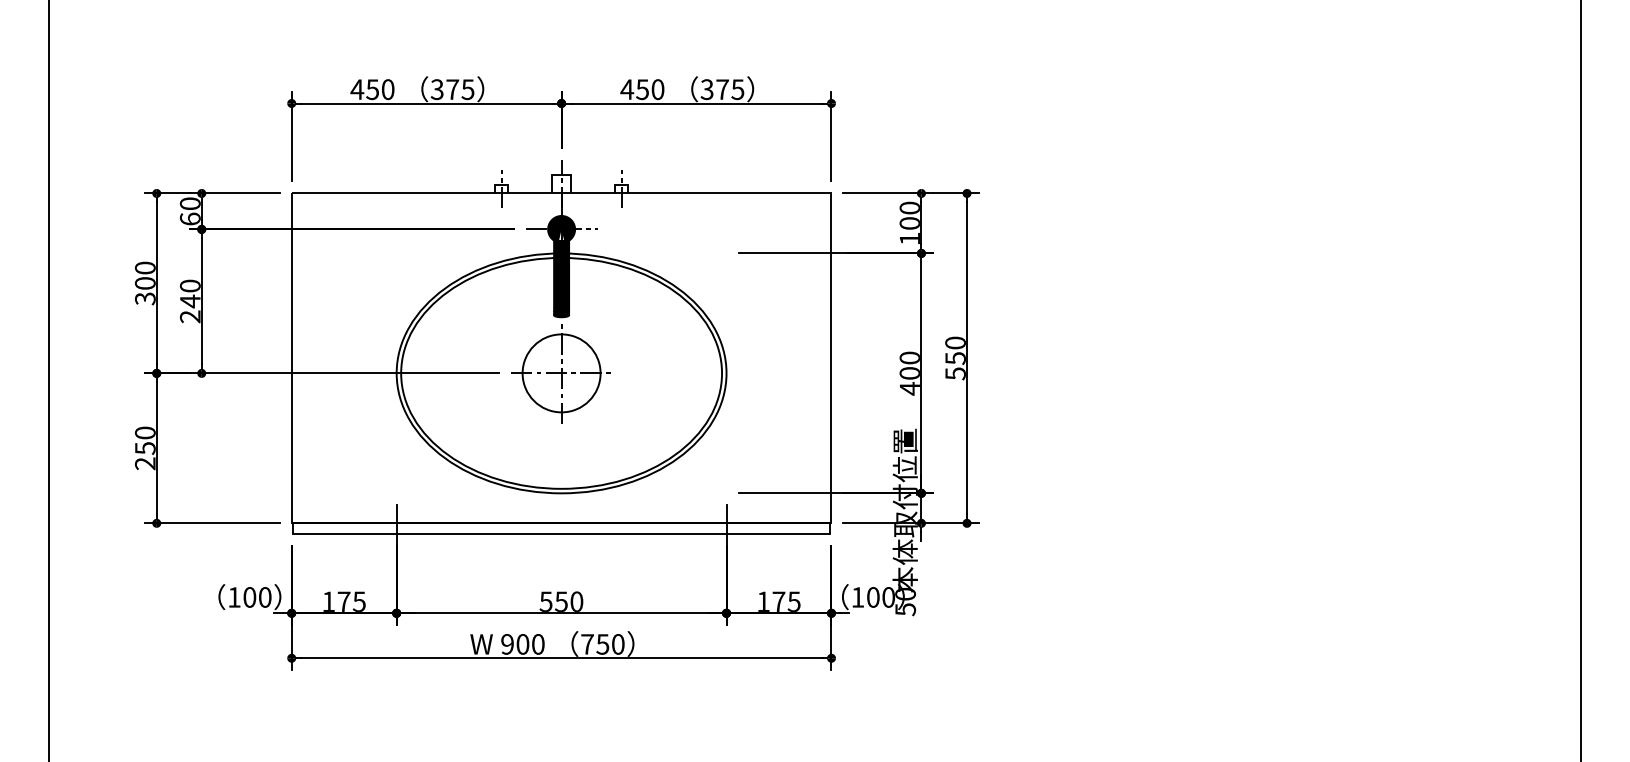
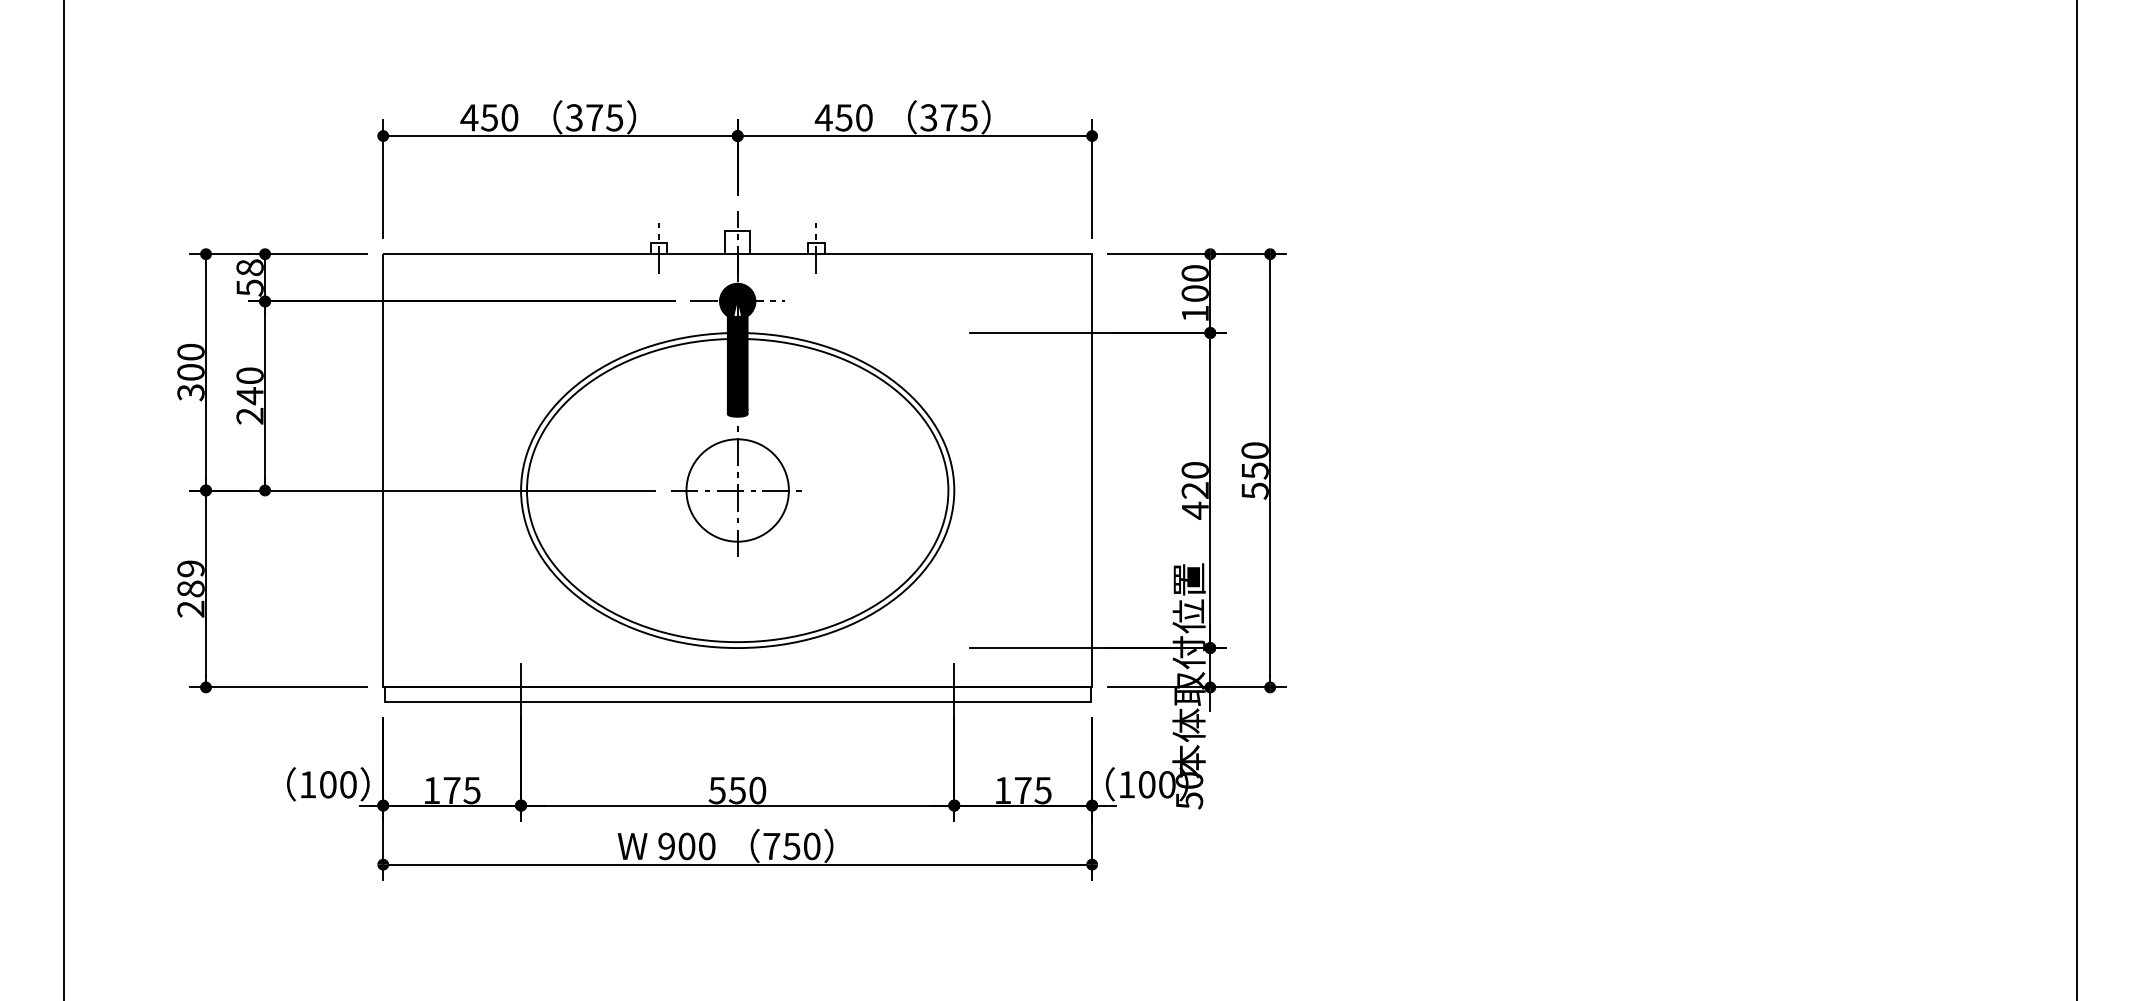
text: (189, 211) -> (249, 277), 60 -> 58
text: (909, 373) -> (1194, 490), 400 -> 420
text: (144, 440) -> (190, 578), 250 -> 289

